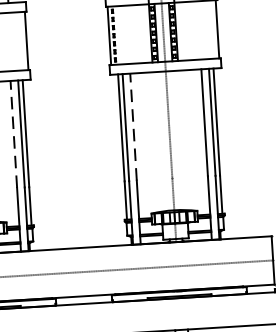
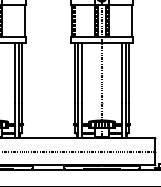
line: (134, 126) -> (82, 72), dashed -> solid
line: (12, 134) -> (14, 72), dashed -> solid

